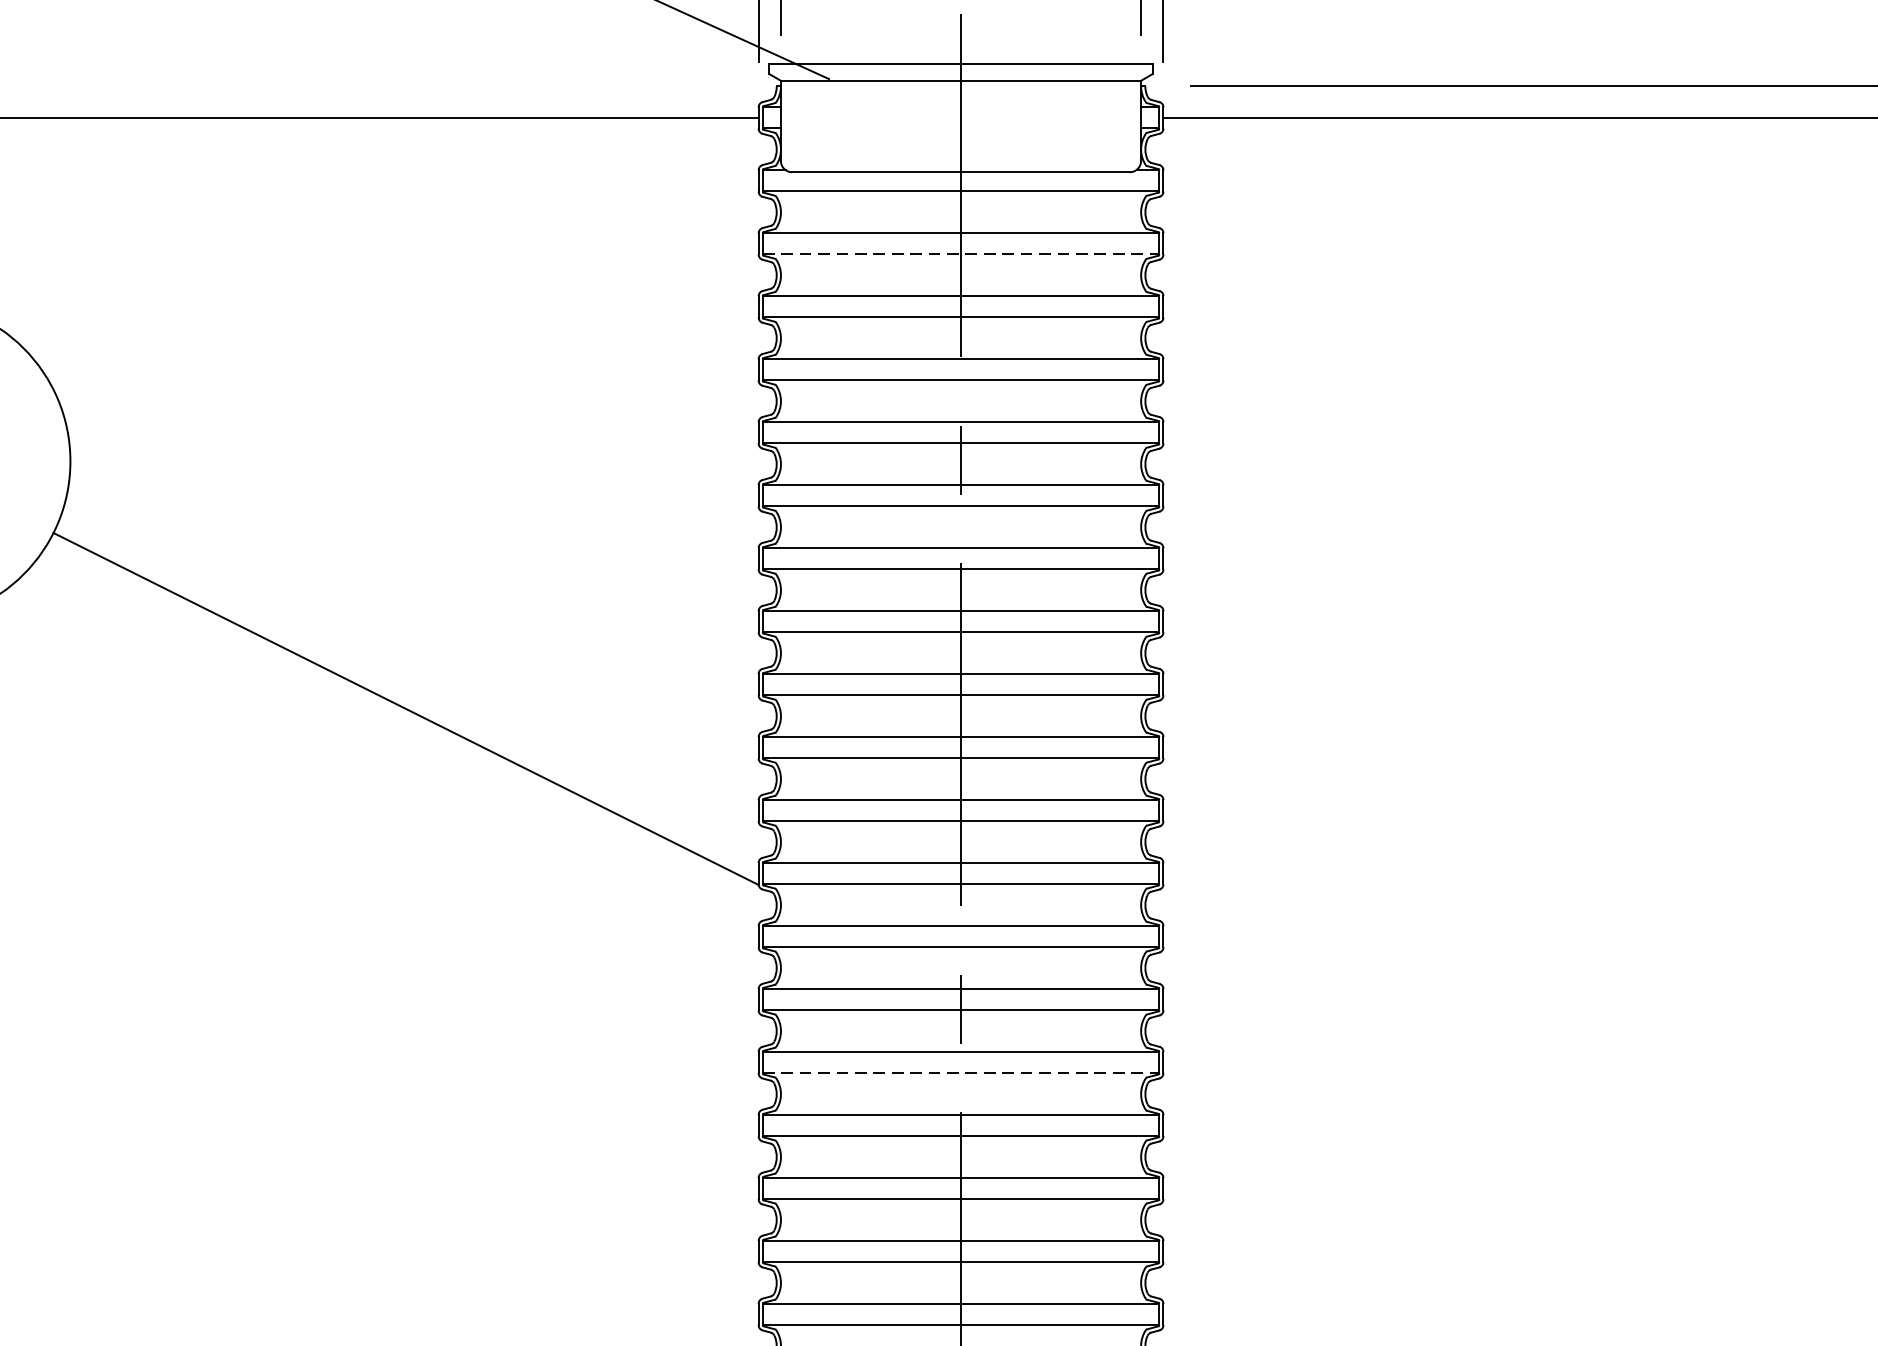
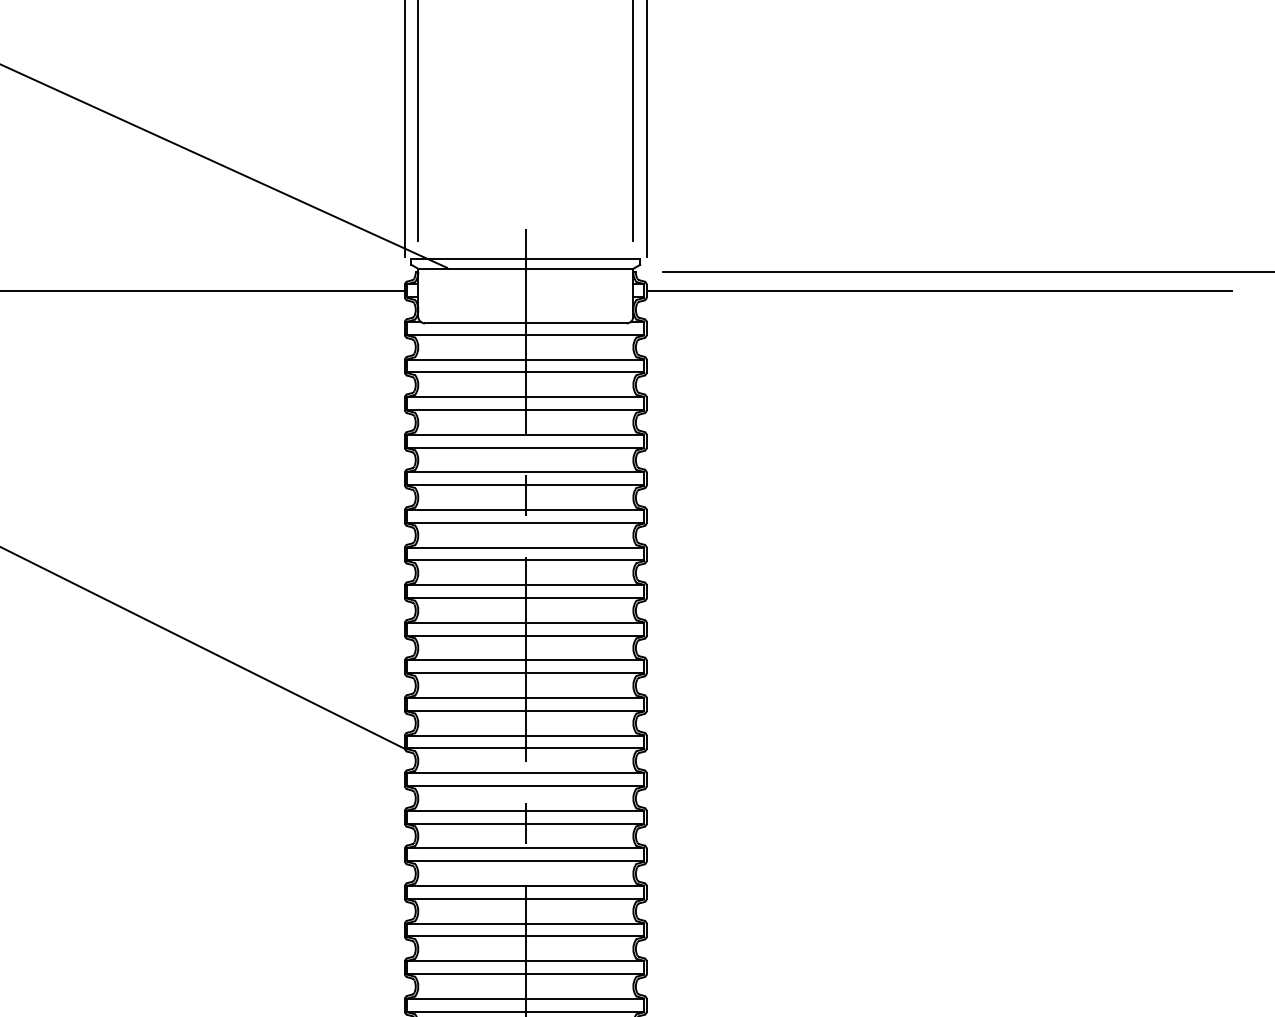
line: (962, 254) -> (526, 372), dashed -> solid
line: (962, 1073) -> (526, 861), dashed -> solid

